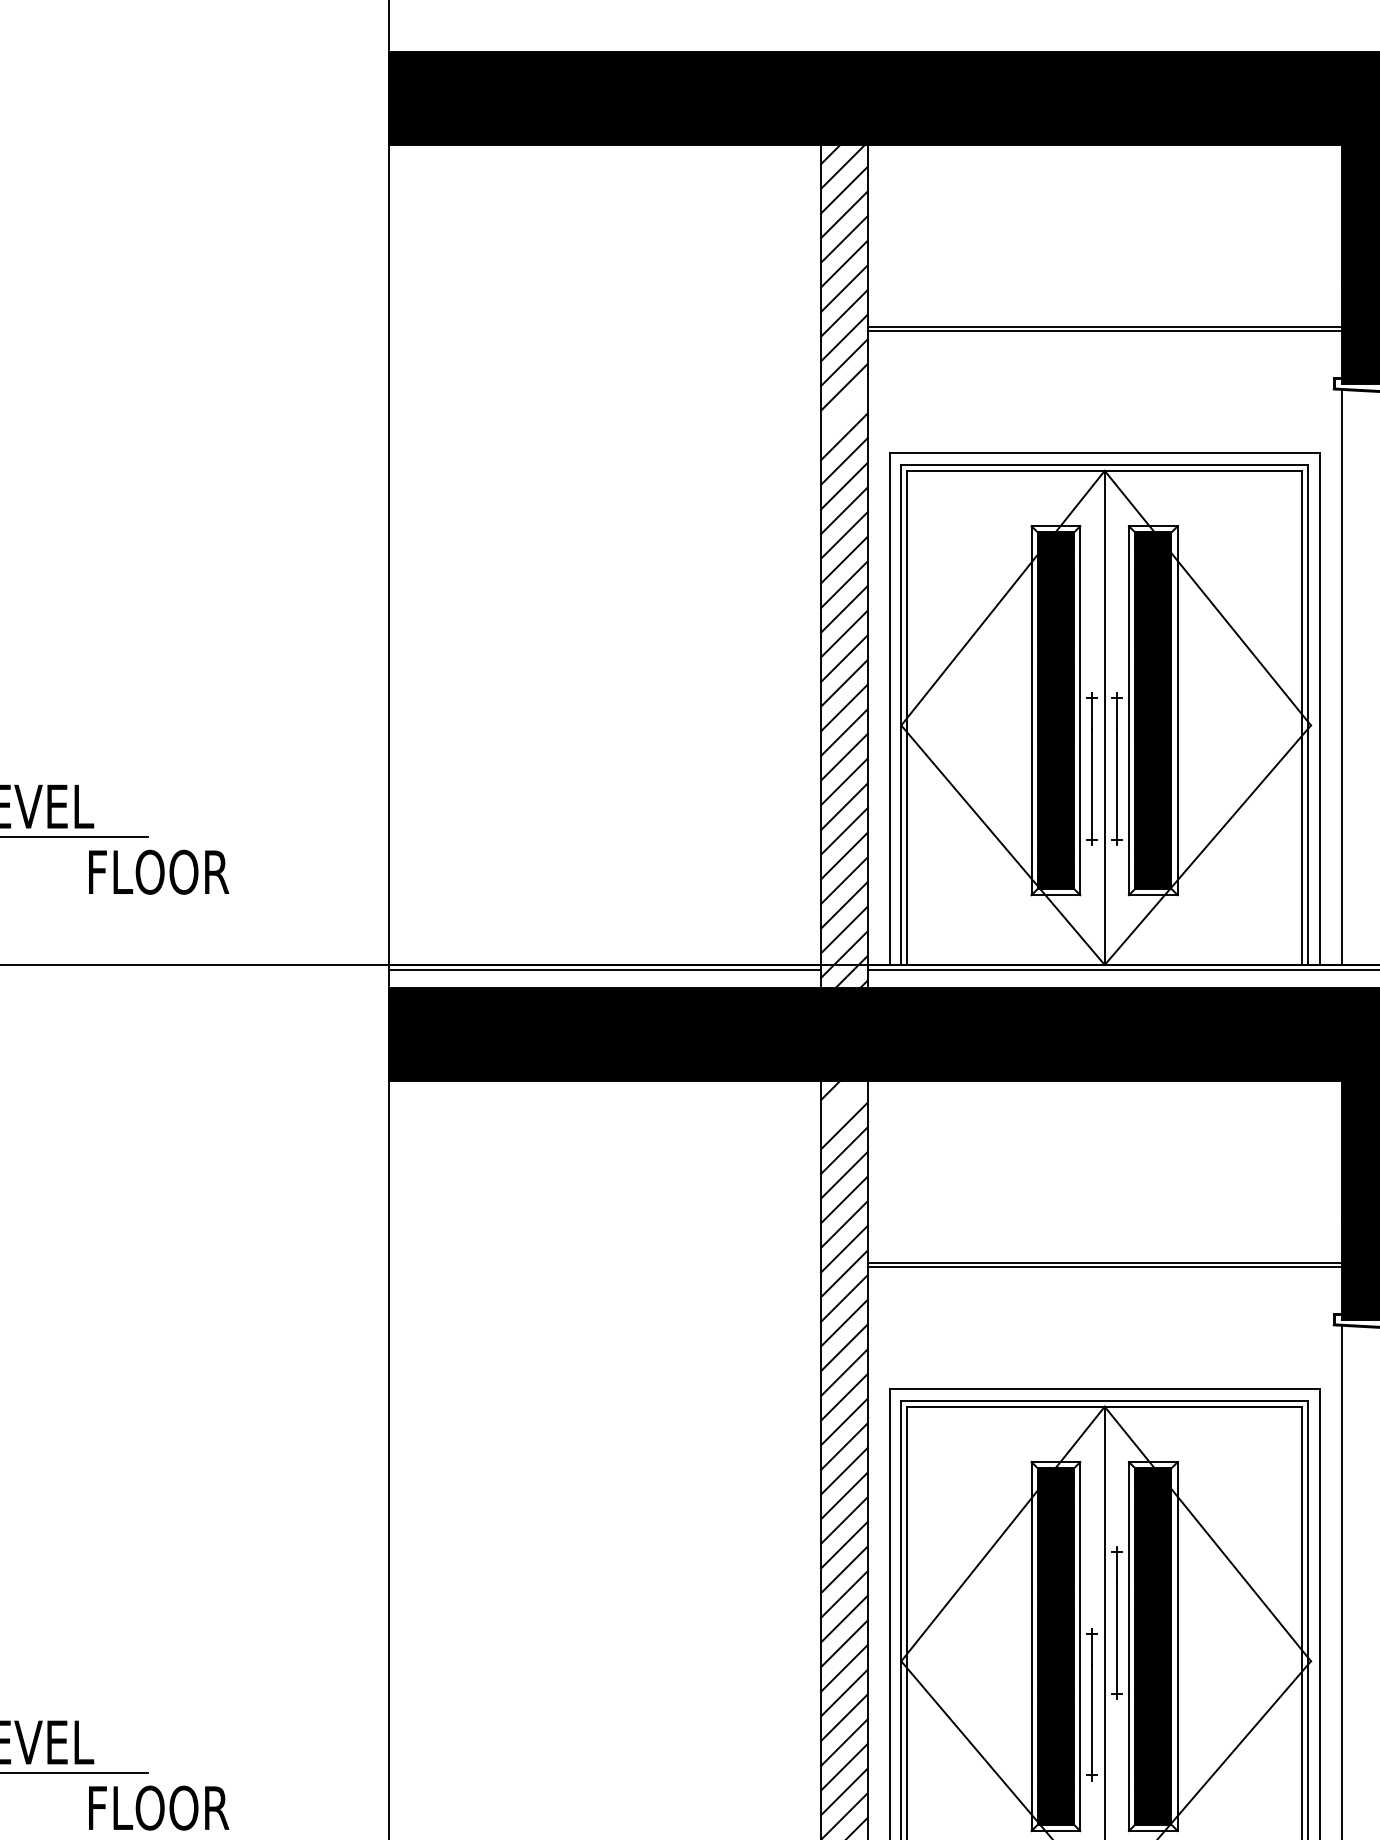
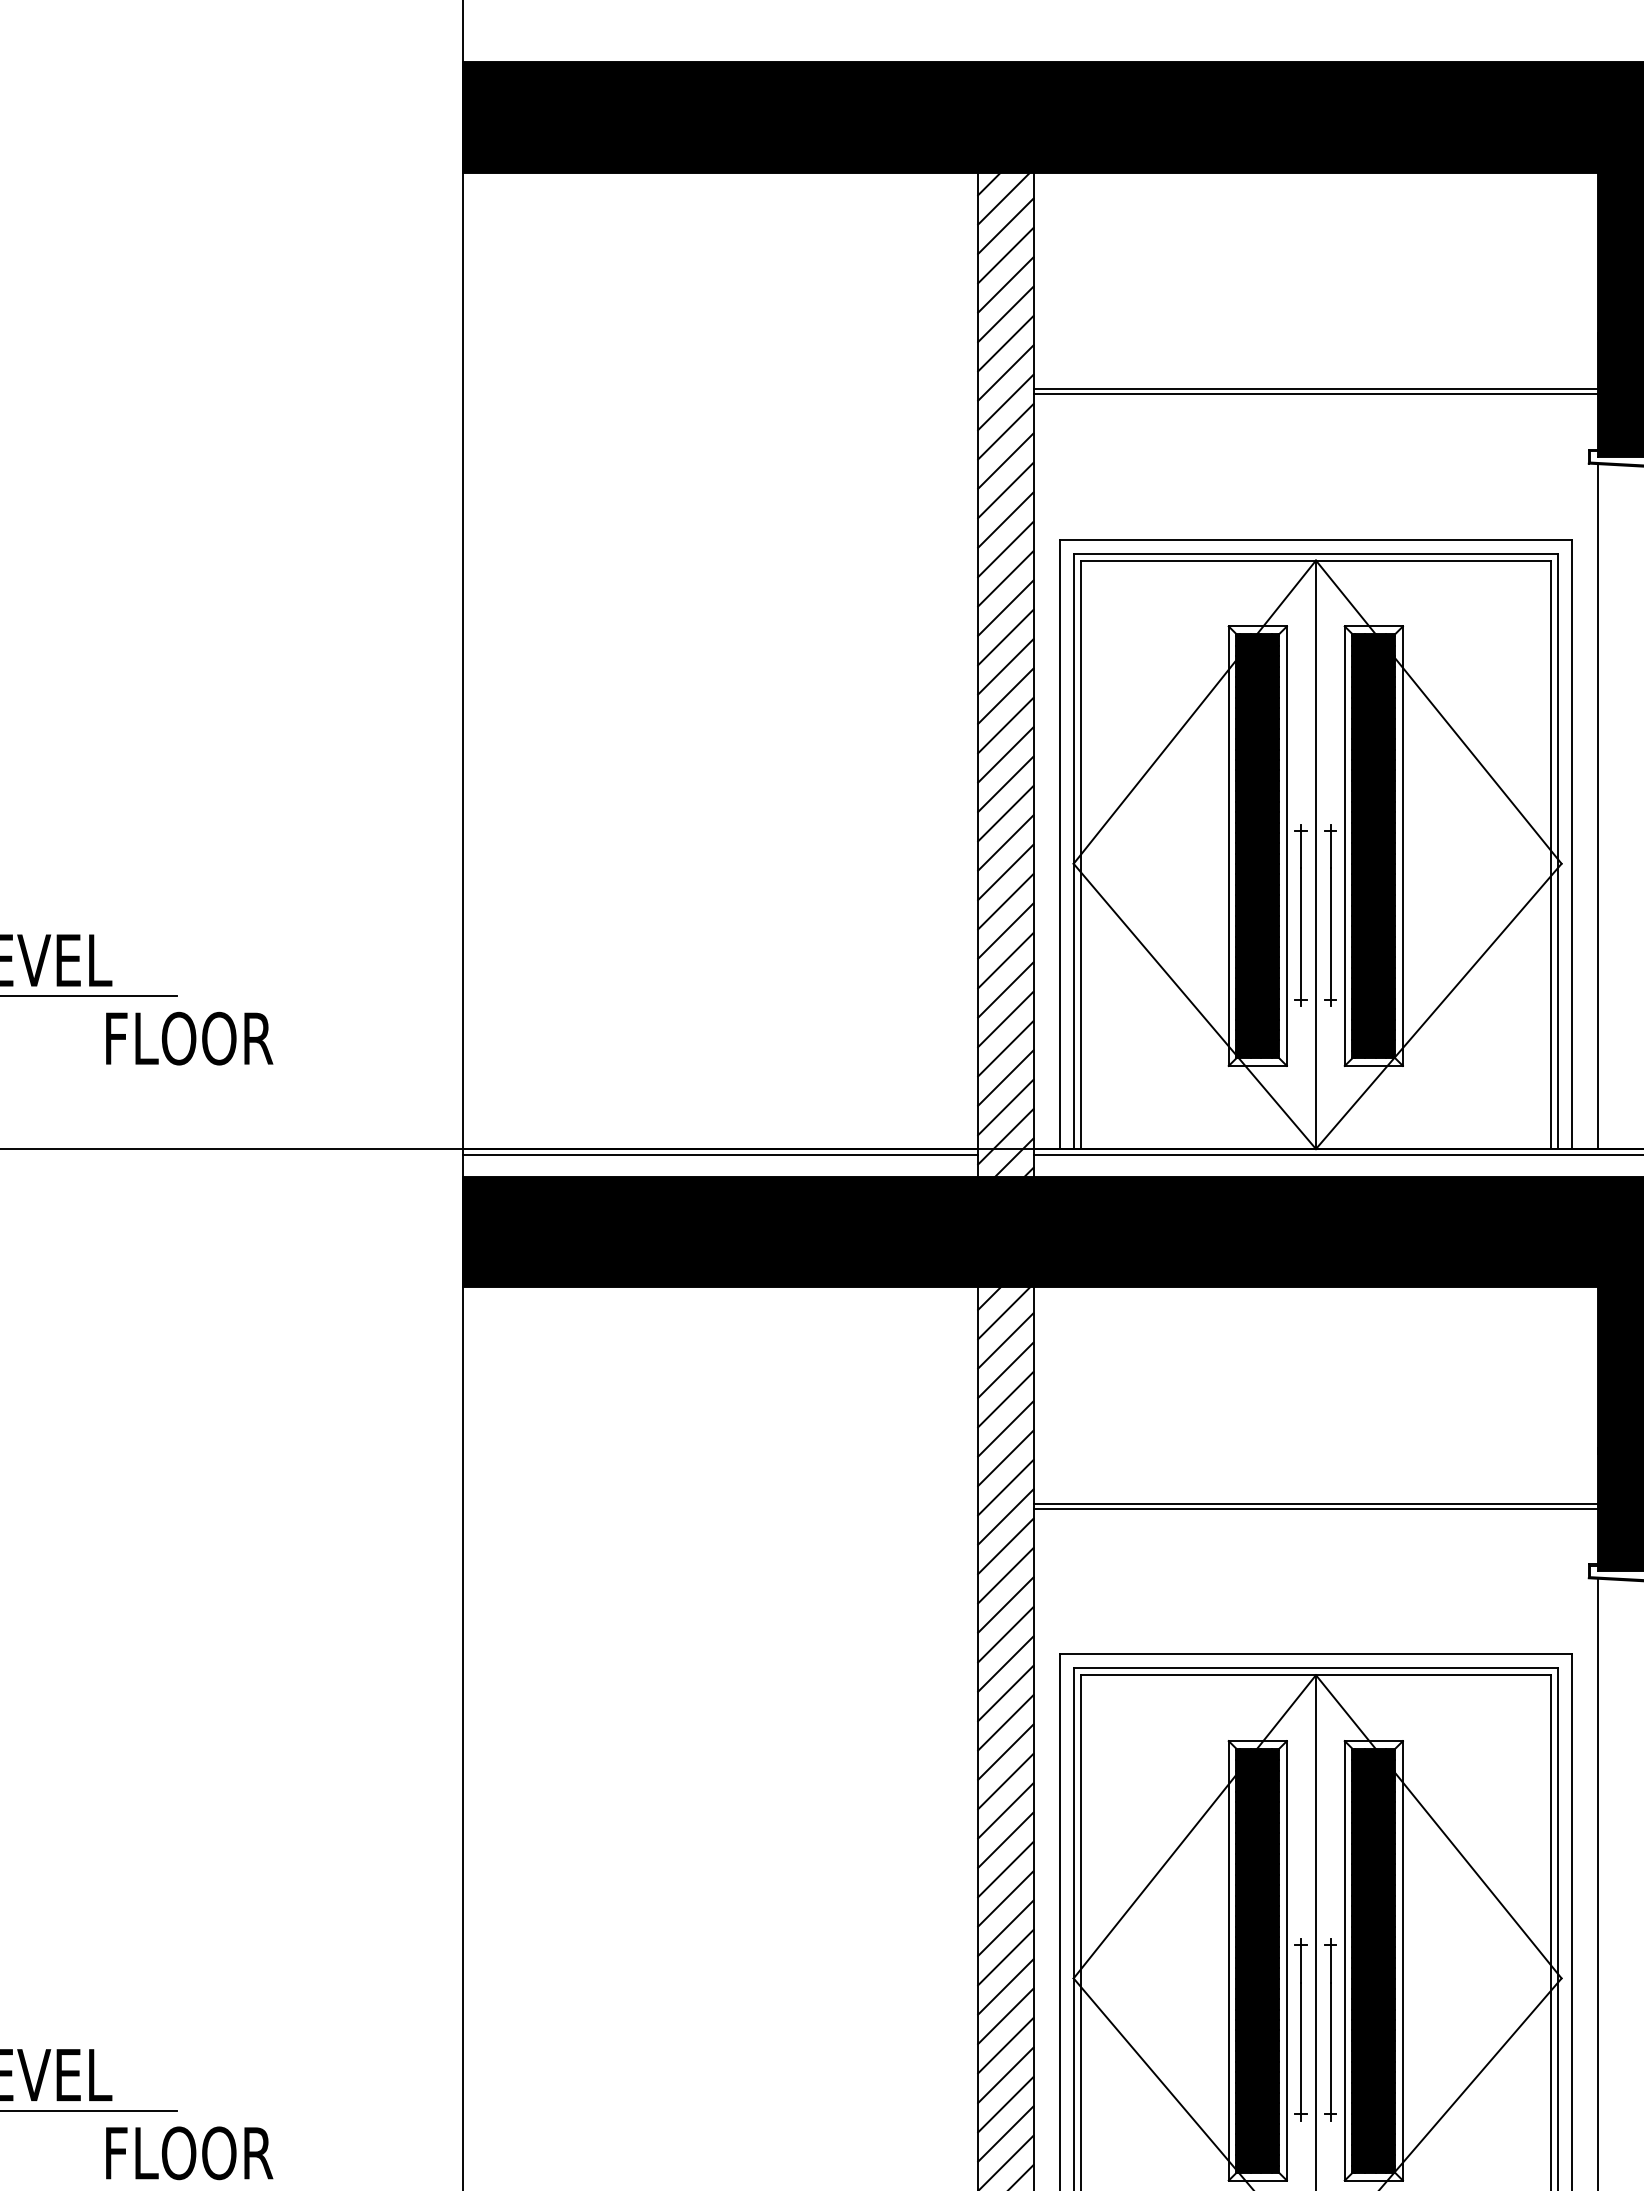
line: (844, 412) -> (1005, 490), added
line: (842, 1103) -> (1003, 1313), added
part: (1116, 1622) -> (1330, 2029), moved

